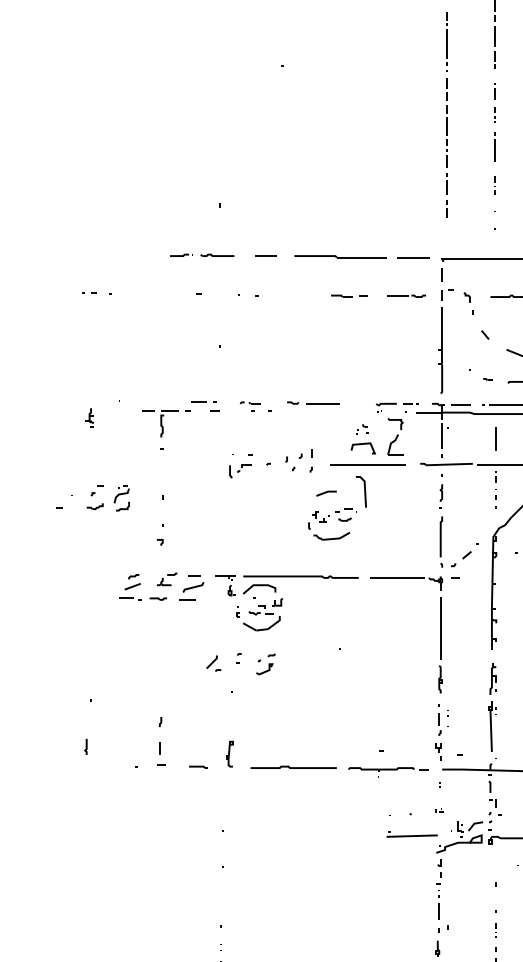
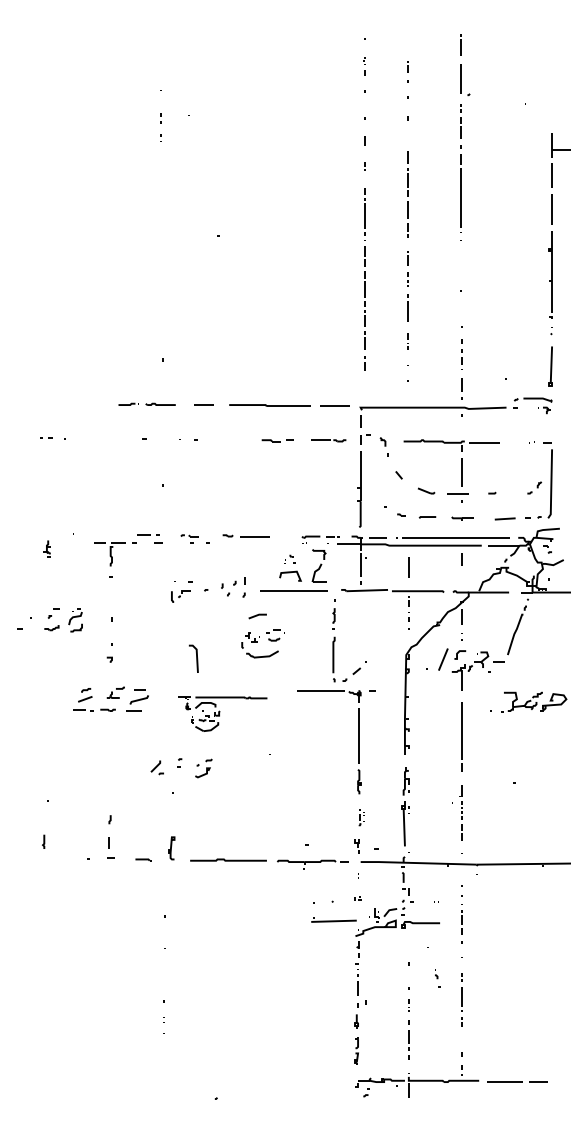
line: (364, 491) -> (196, 658), moved
part: (443, 520) -> (335, 640), moved
part: (286, 603) -> (222, 714), size x0.7
part: (443, 719) -> (361, 817), size x0.6

